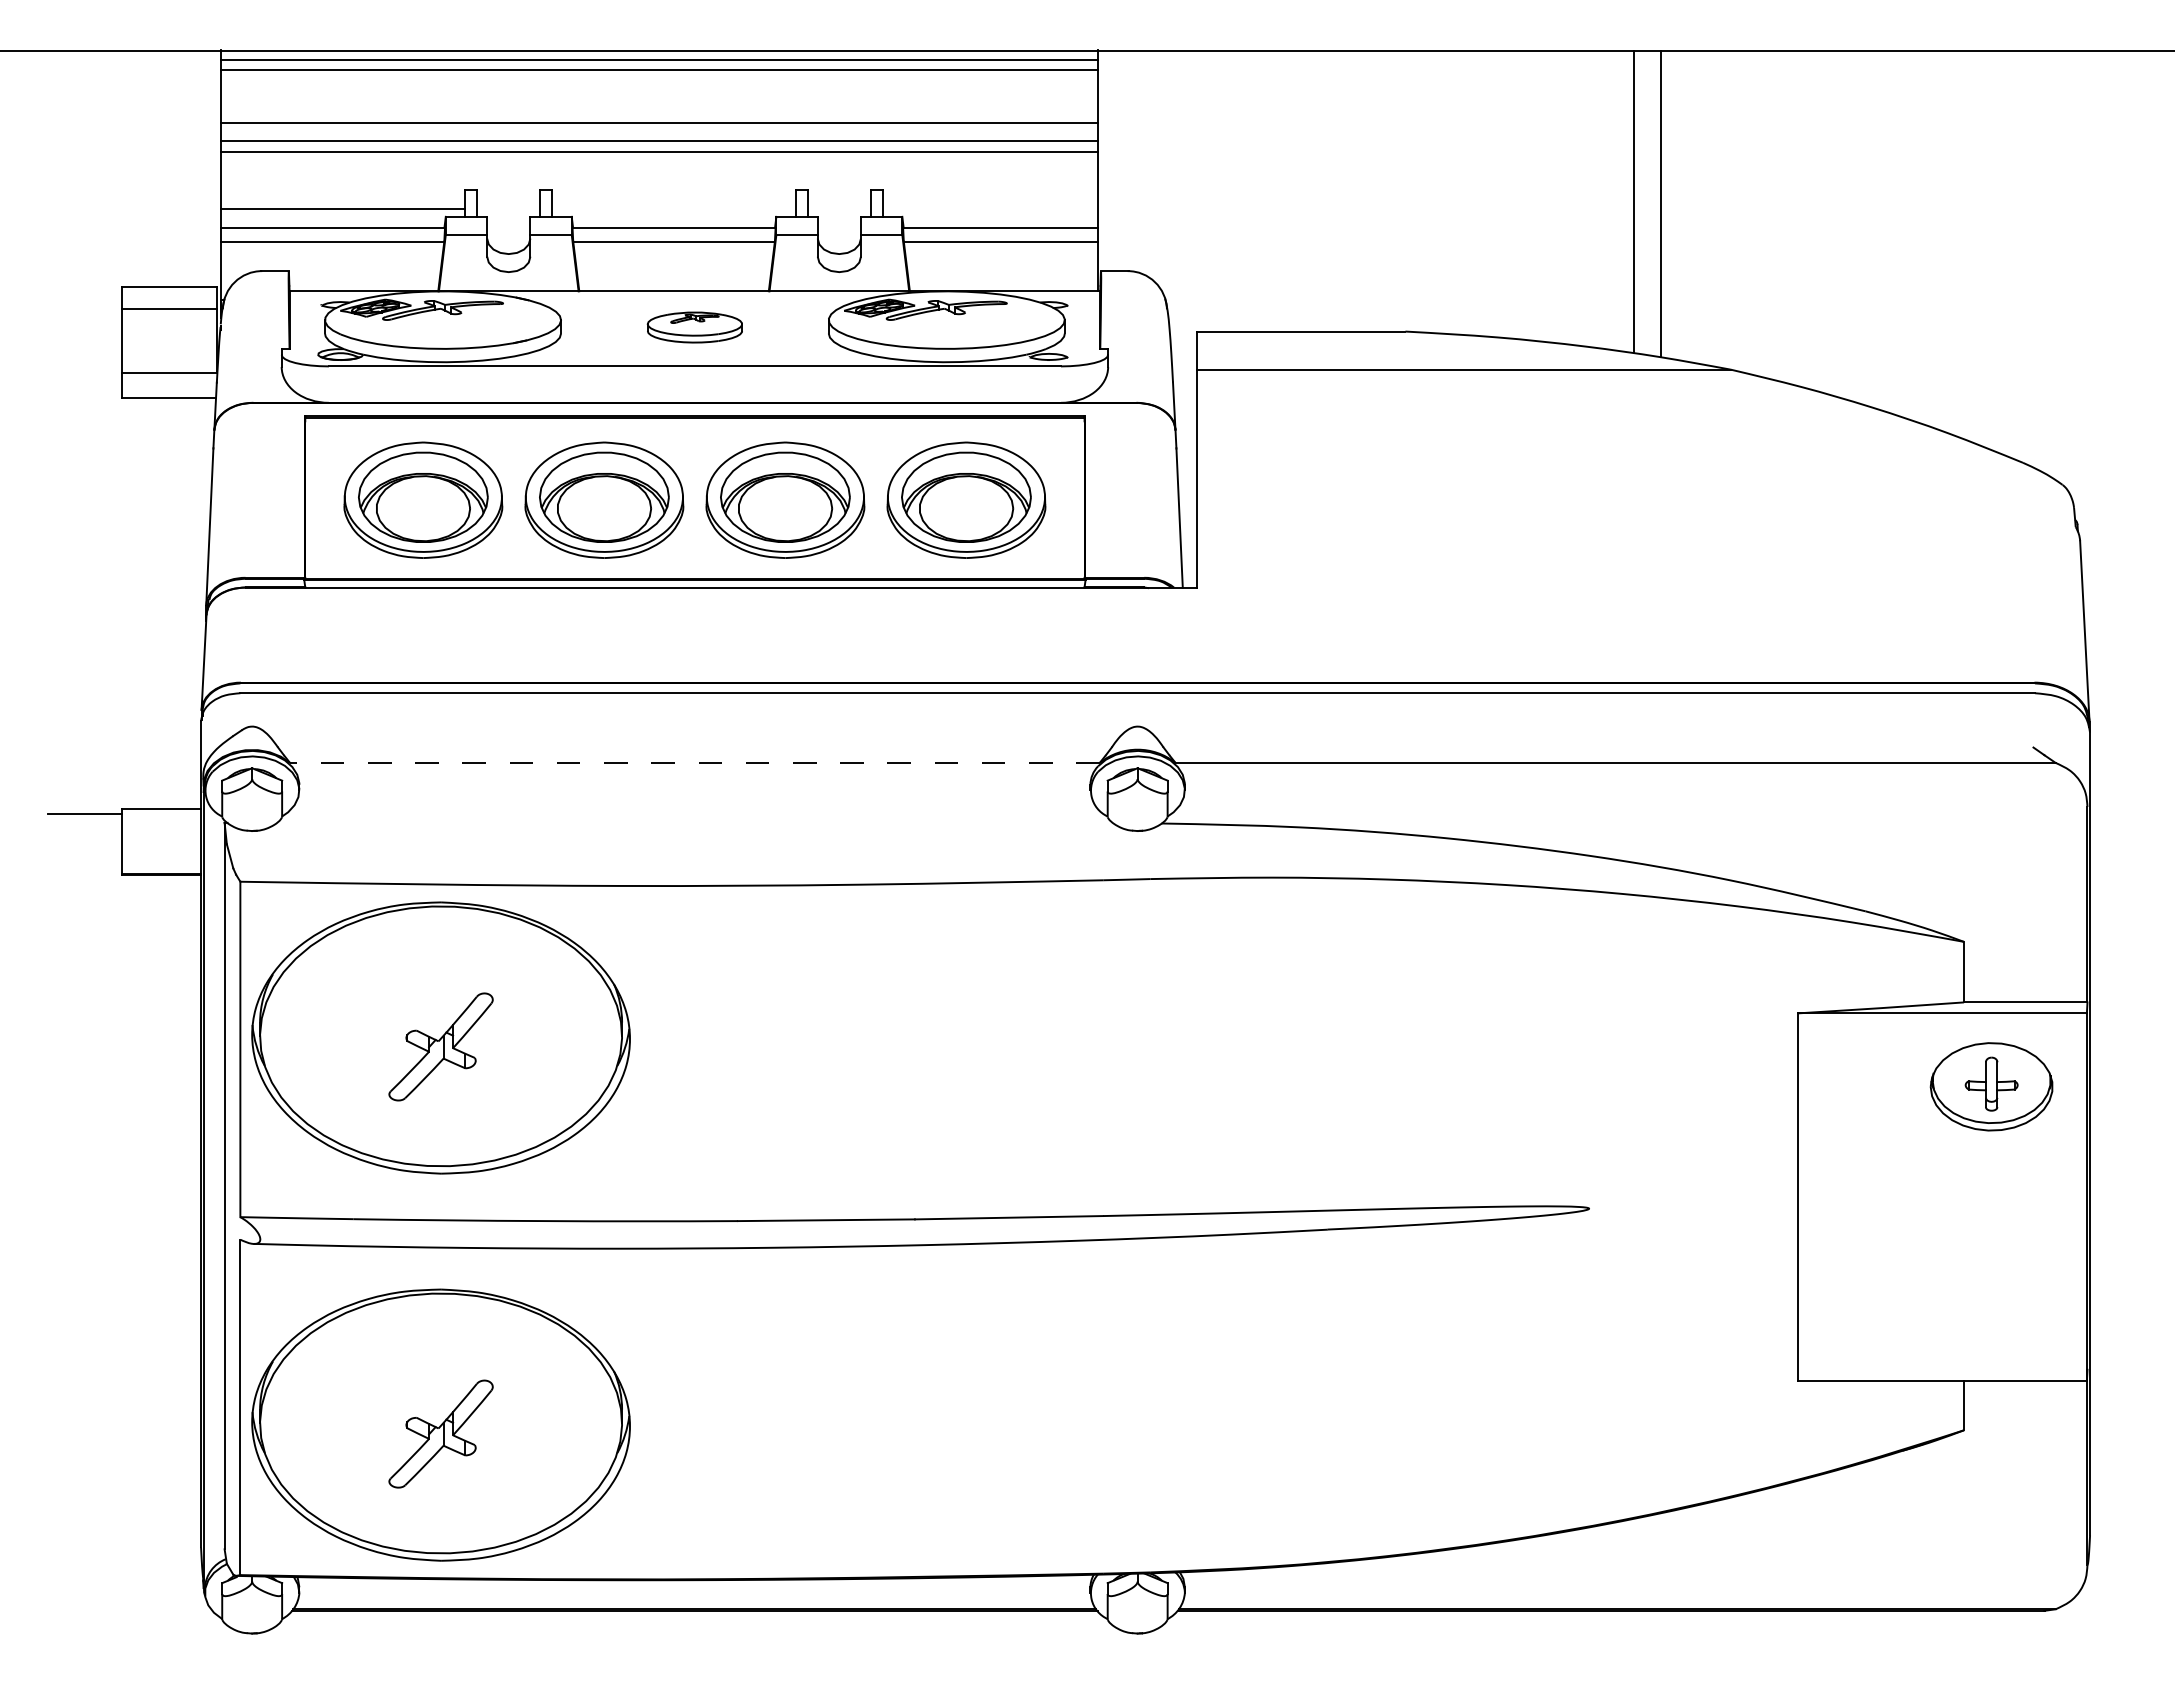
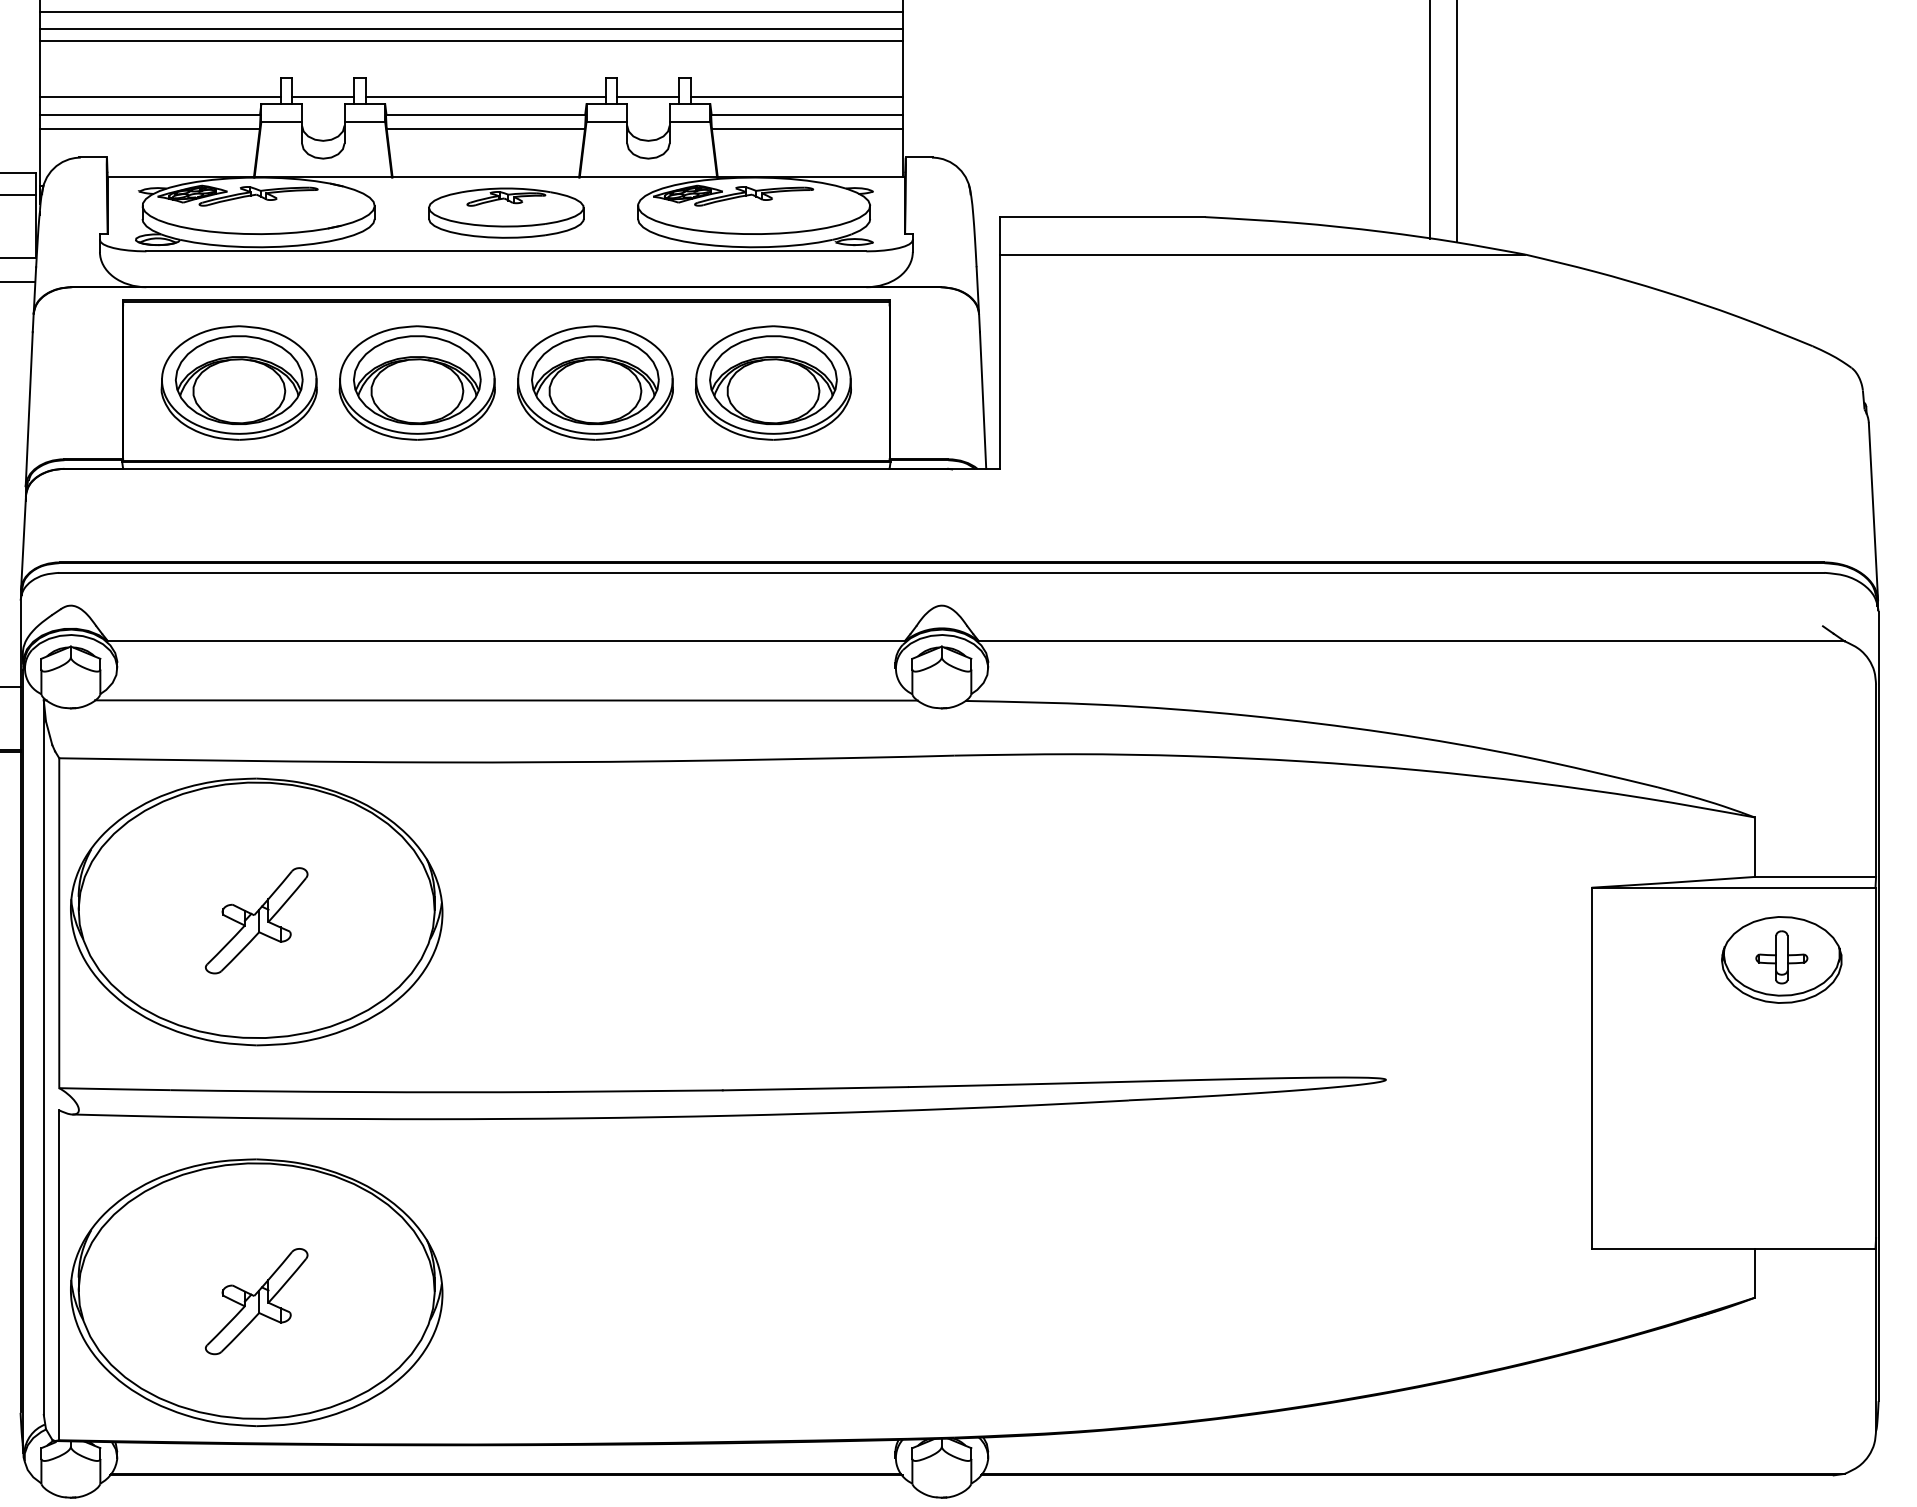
line: (508, 209) -> (323, 97), added
line: (674, 209) -> (486, 97), added
line: (838, 209) -> (647, 97), added
line: (990, 209) -> (797, 97), added
part: (694, 327) -> (505, 213), size x1.67
line: (694, 762) -> (505, 640), dashed -> solid
line: (694, 822) -> (505, 699), added

